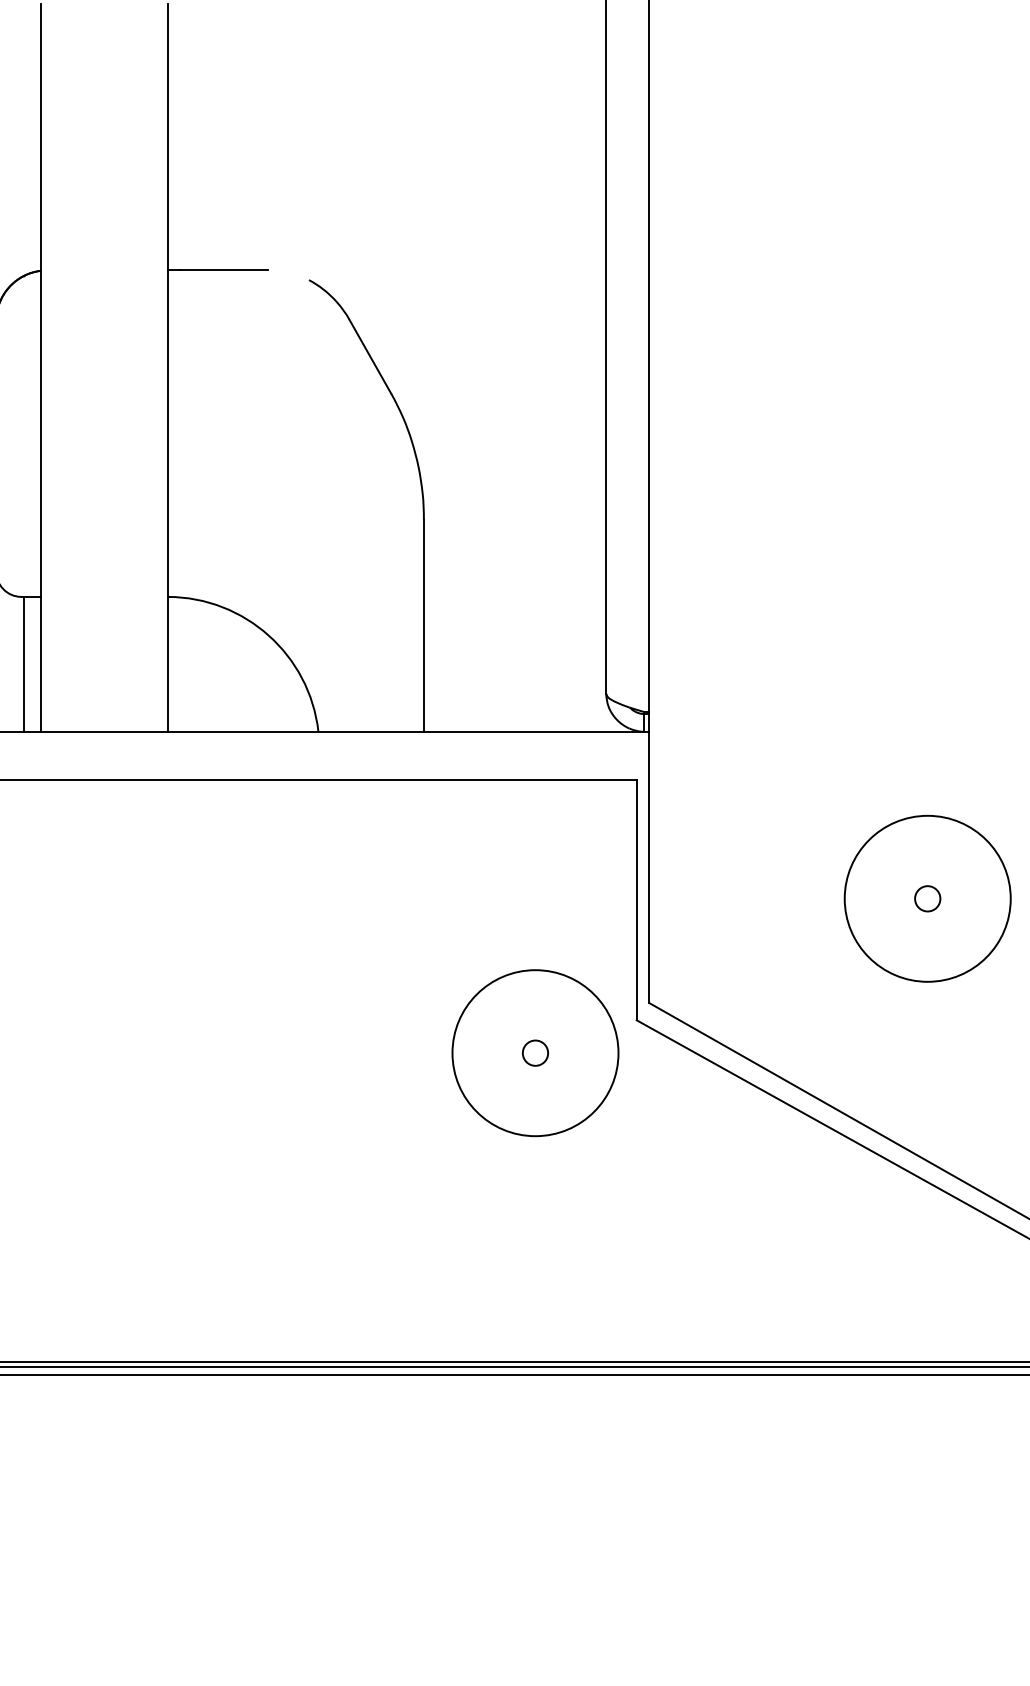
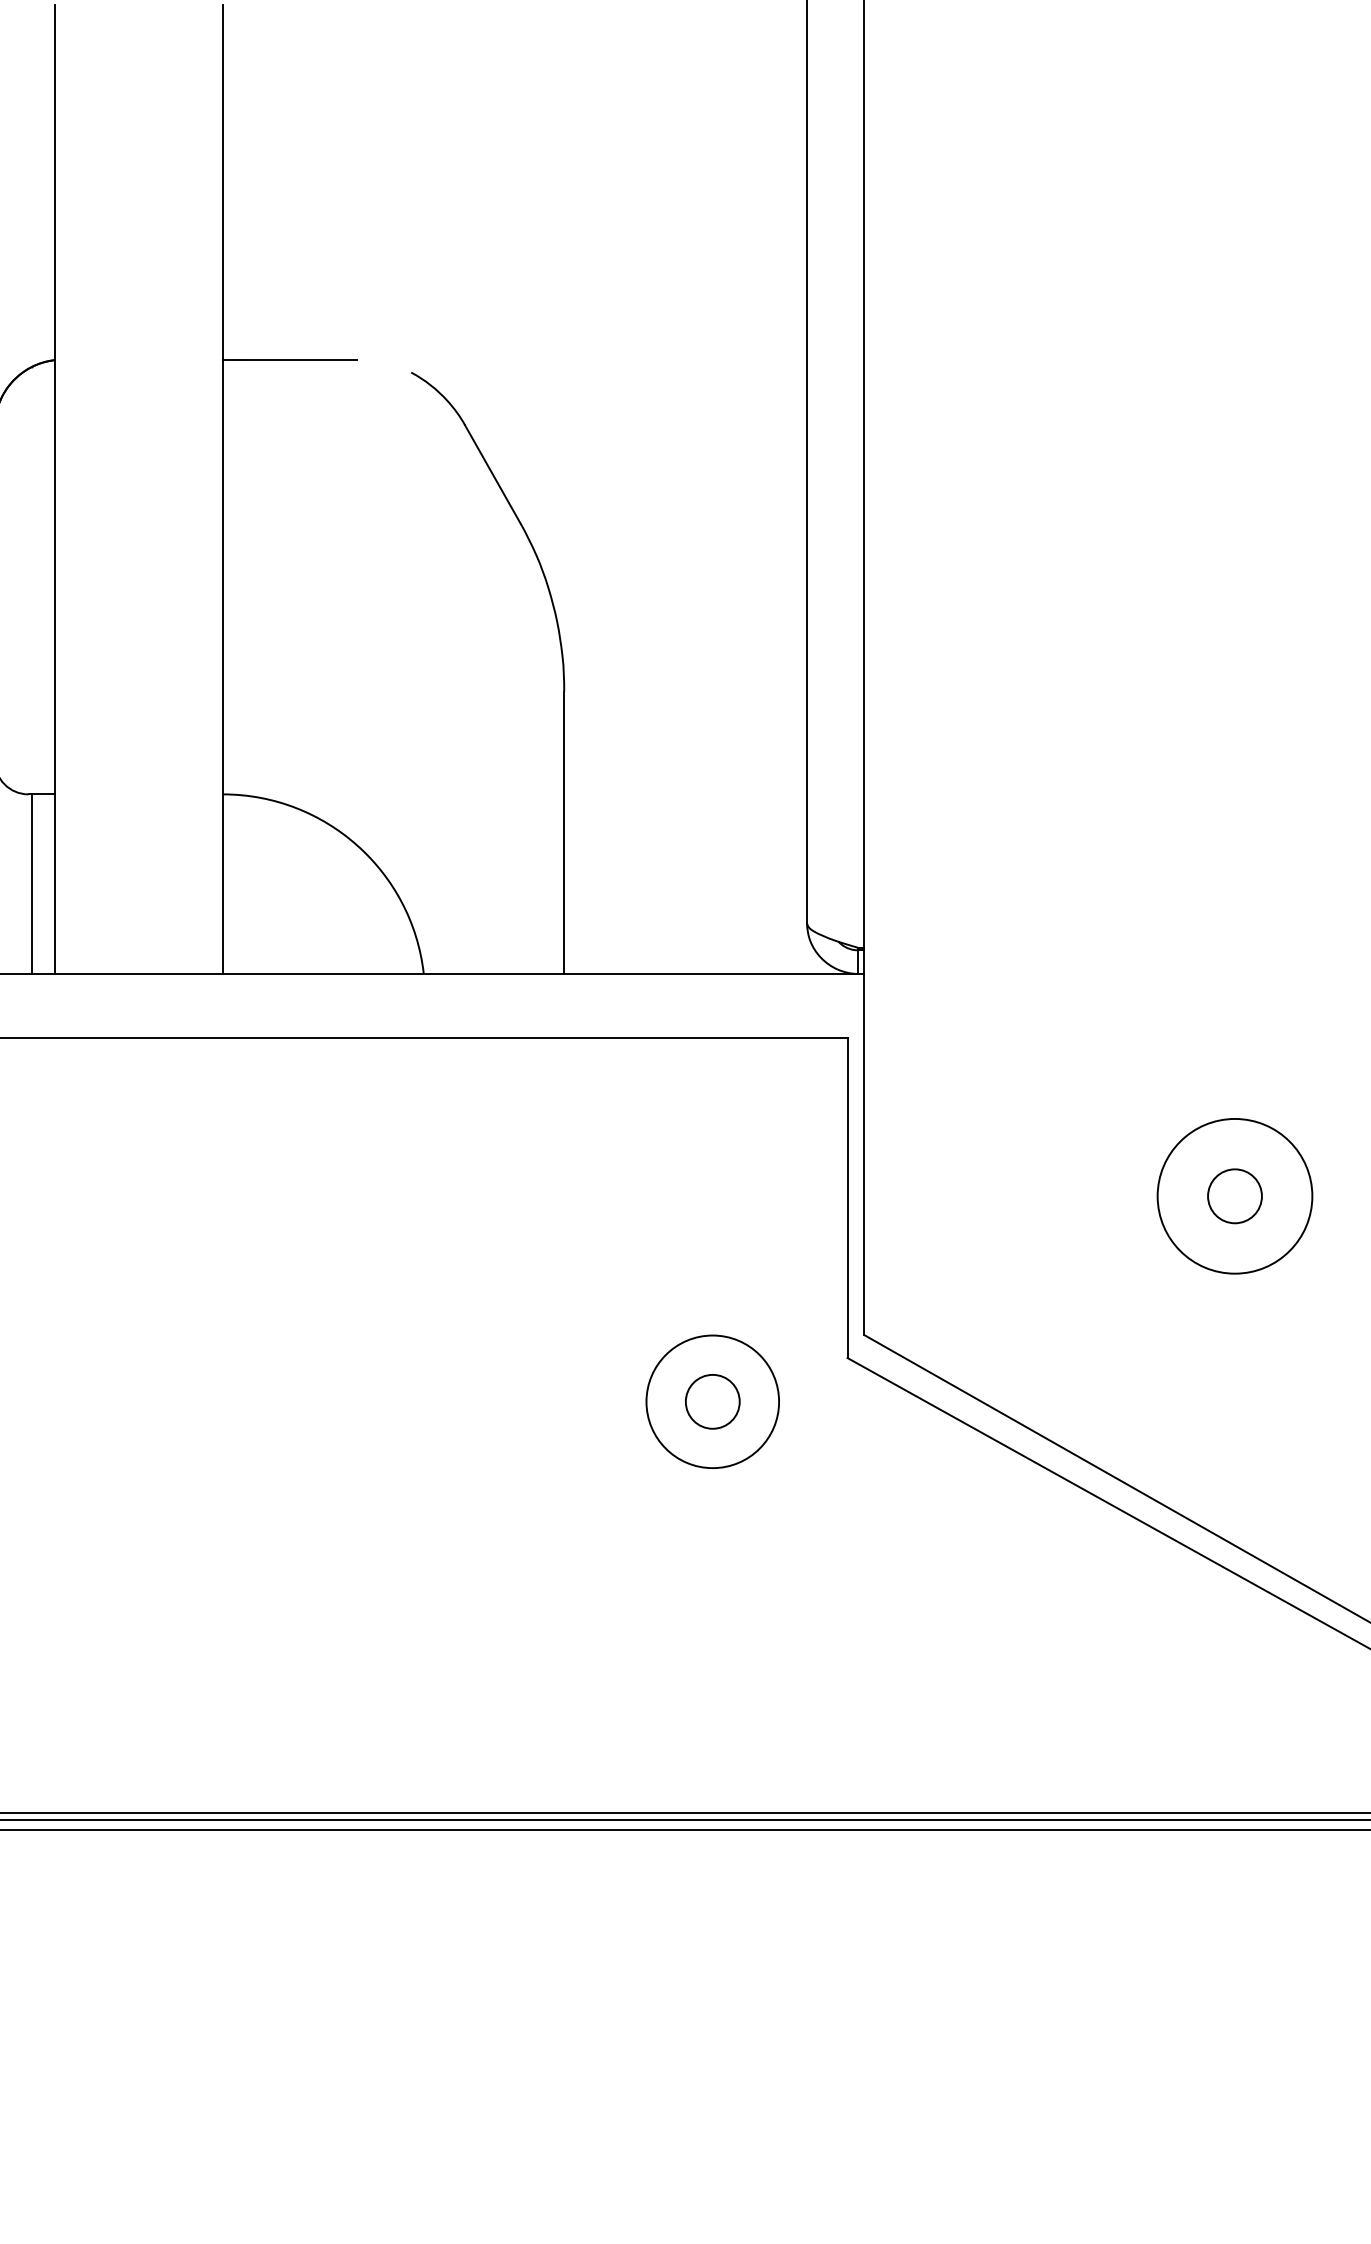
circle: (927, 898) -> (1234, 1195), size x0.7
circle: (927, 898) -> (1234, 1196), size x1.6
circle: (535, 1052) -> (712, 1401), size x0.6
circle: (535, 1052) -> (712, 1401), size x1.6

